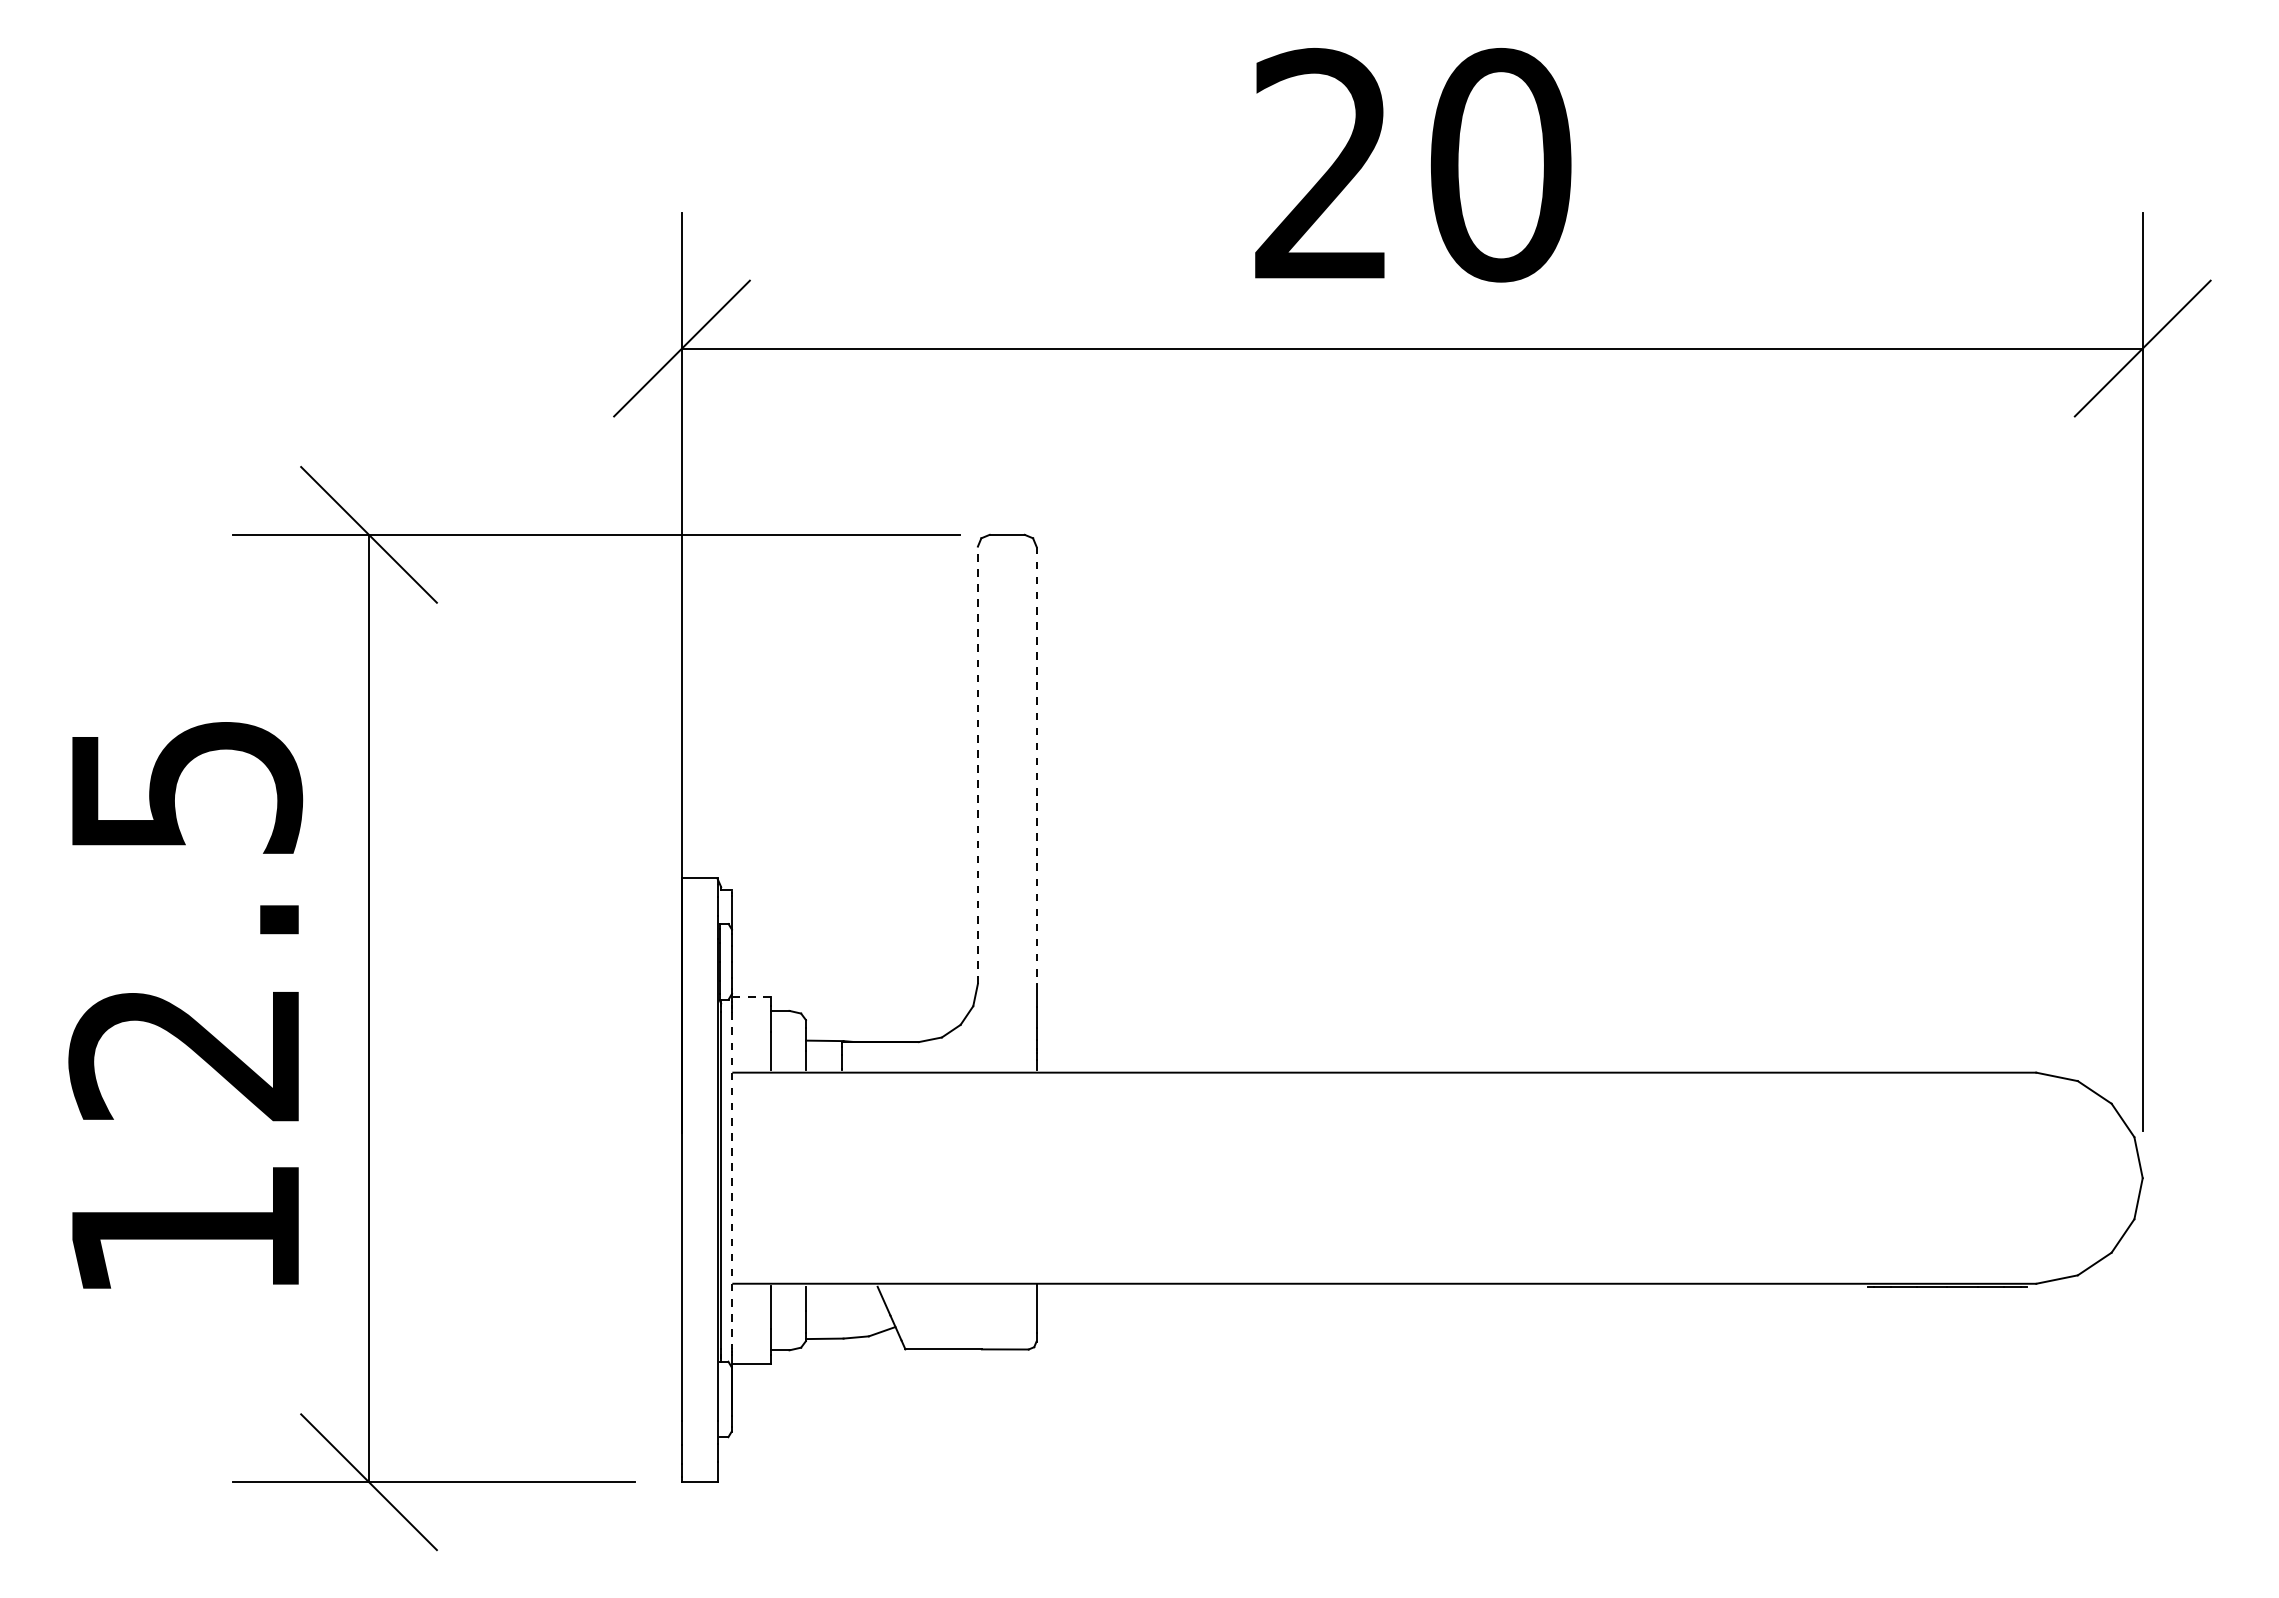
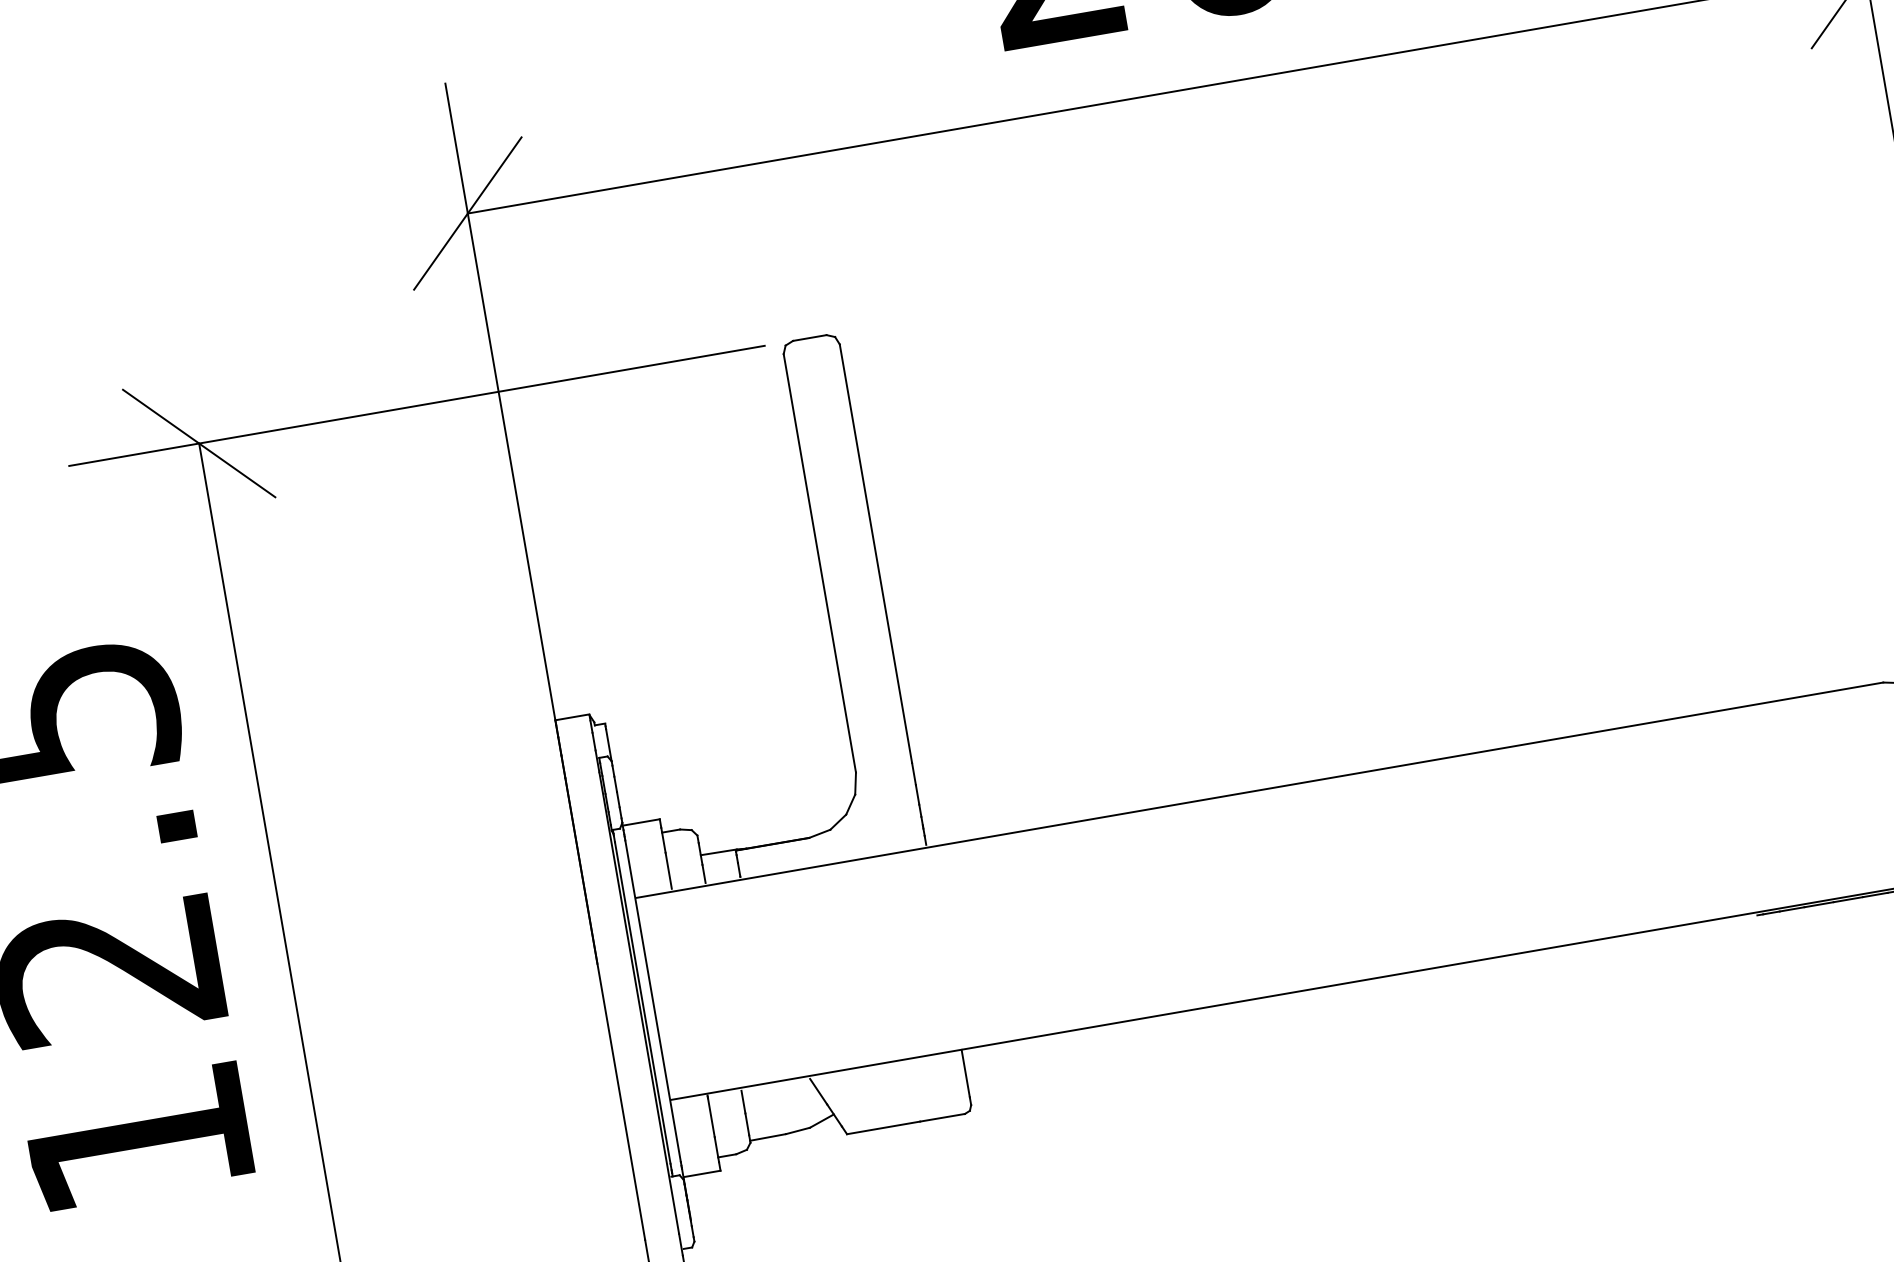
line: (977, 765) -> (819, 563), dashed -> solid
line: (1036, 765) -> (875, 553), dashed -> solid
line: (751, 996) -> (641, 822), dashed -> solid
line: (731, 1180) -> (652, 1001), dashed -> solid

